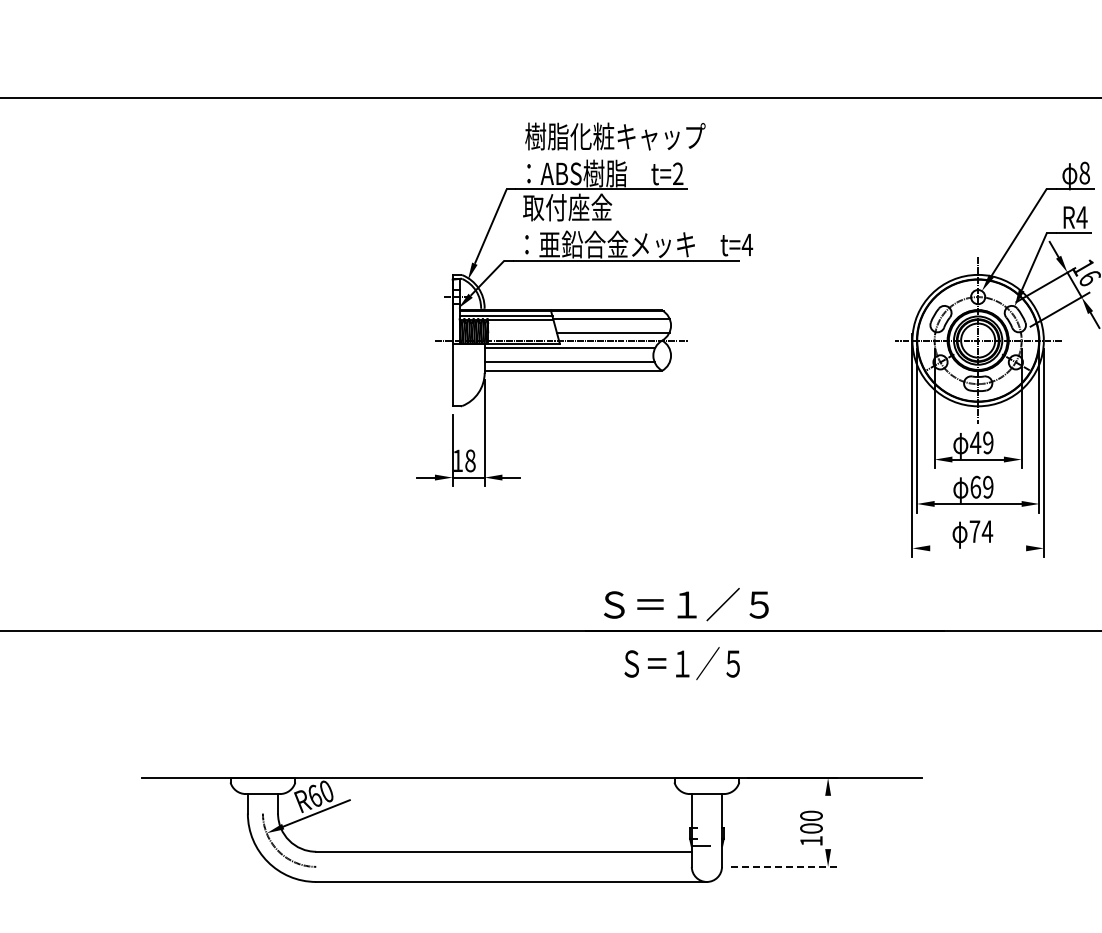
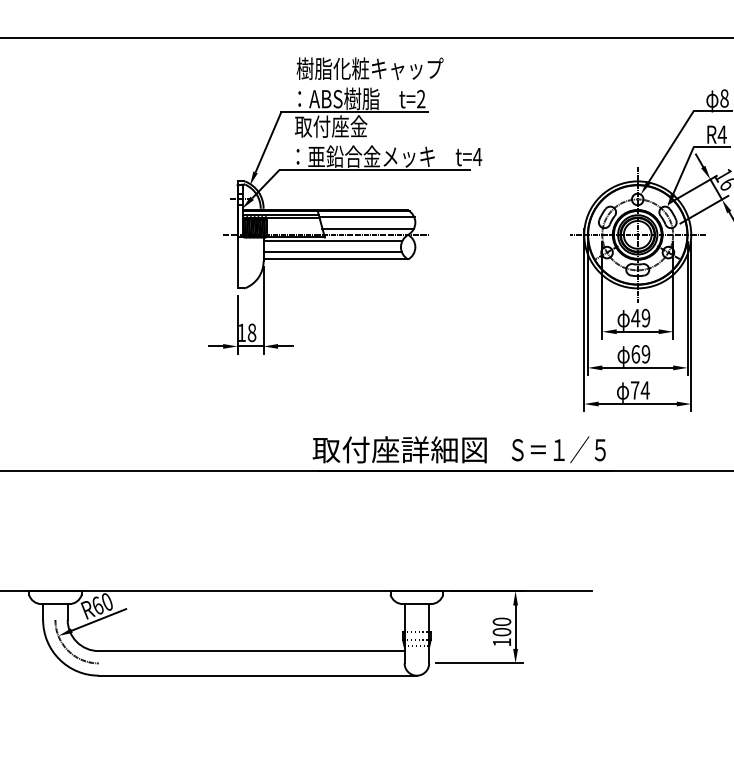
part: (584, 304) -> (344, 205), moved
line: (978, 548) -> (638, 404), added
text: (685, 604) -> (399, 449), Ｓ＝１／５ -> 取付座詳細図
text: (681, 663) -> (558, 449), moved
line: (828, 822) -> (515, 627), added
line: (784, 866) -> (480, 663), dashed -> solid

